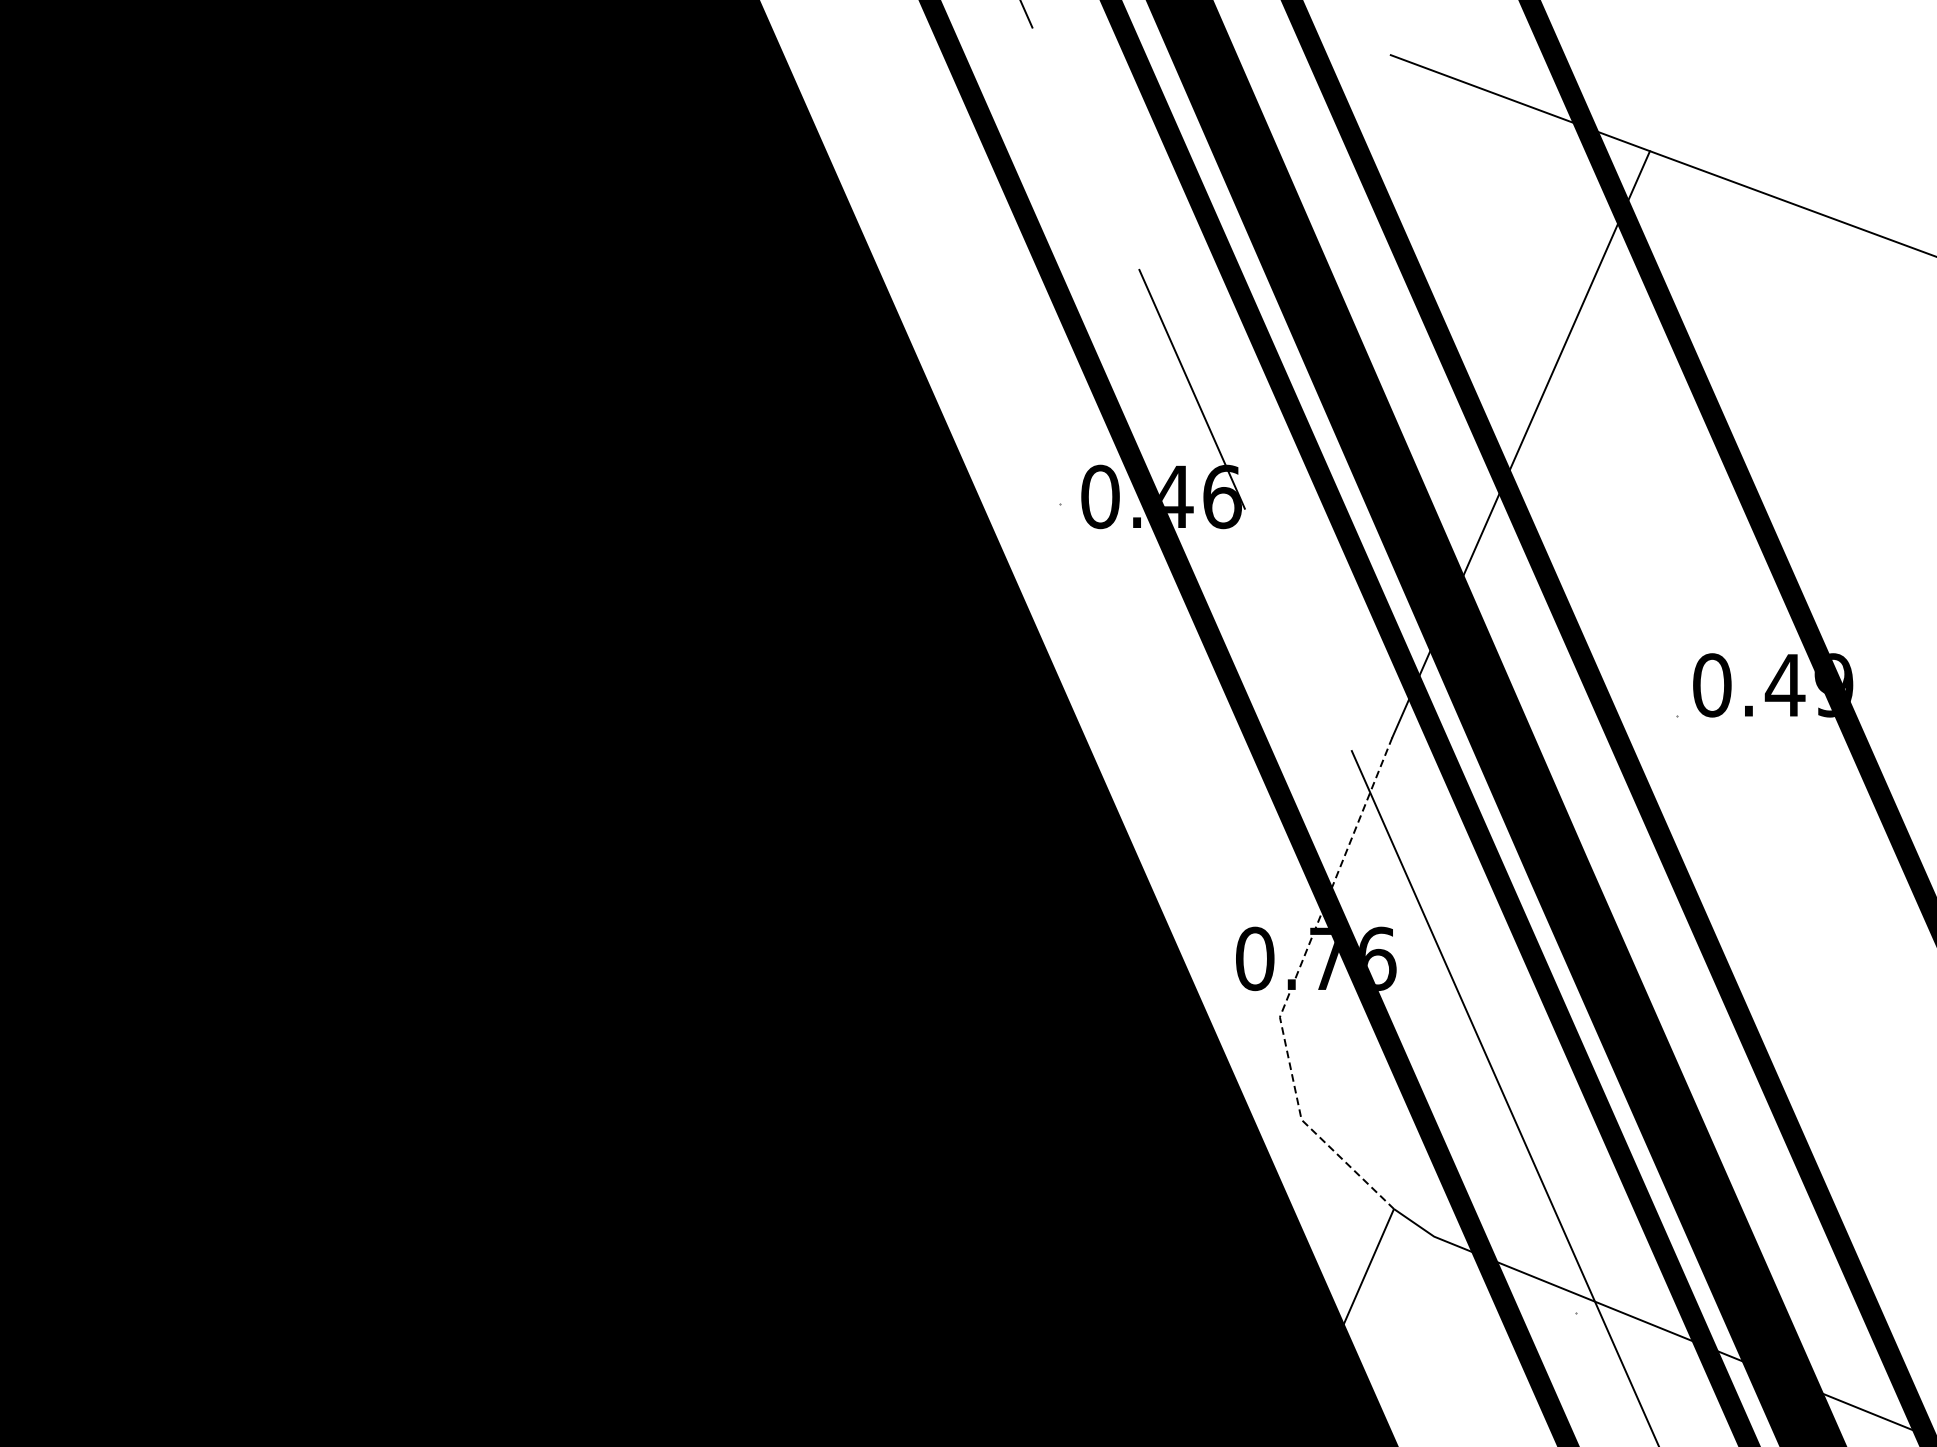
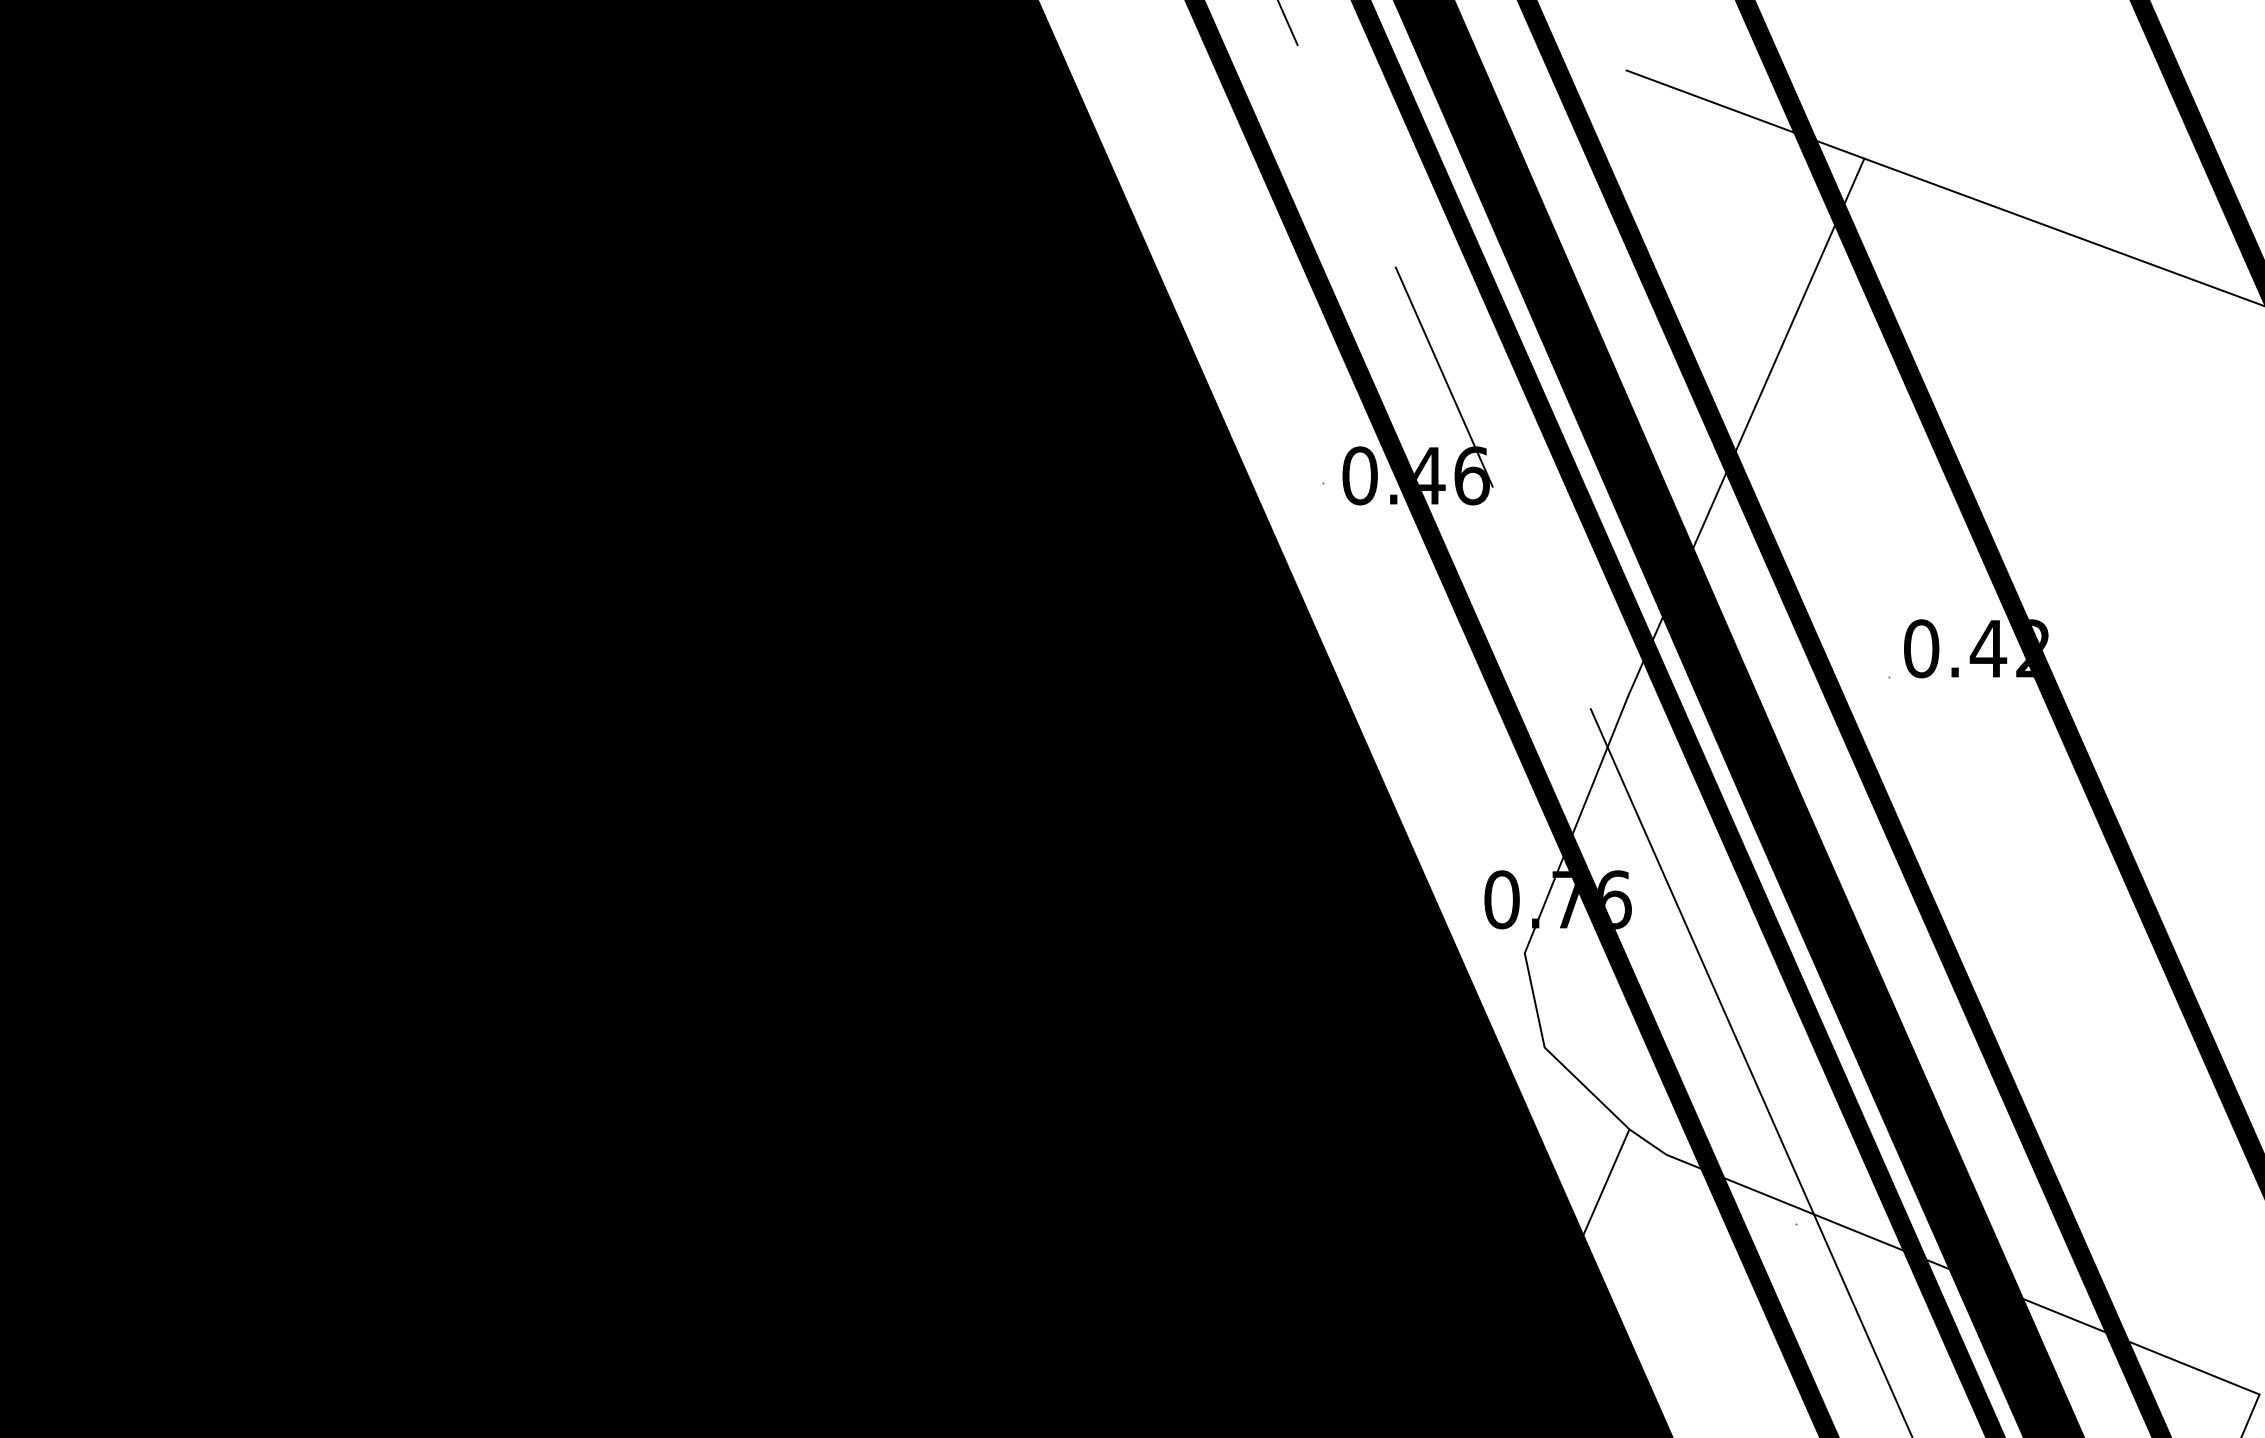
text: (1833, 685) -> (2032, 648), 0.49 -> 0.42
line: (1291, 986) -> (1535, 925), dashed -> solid

